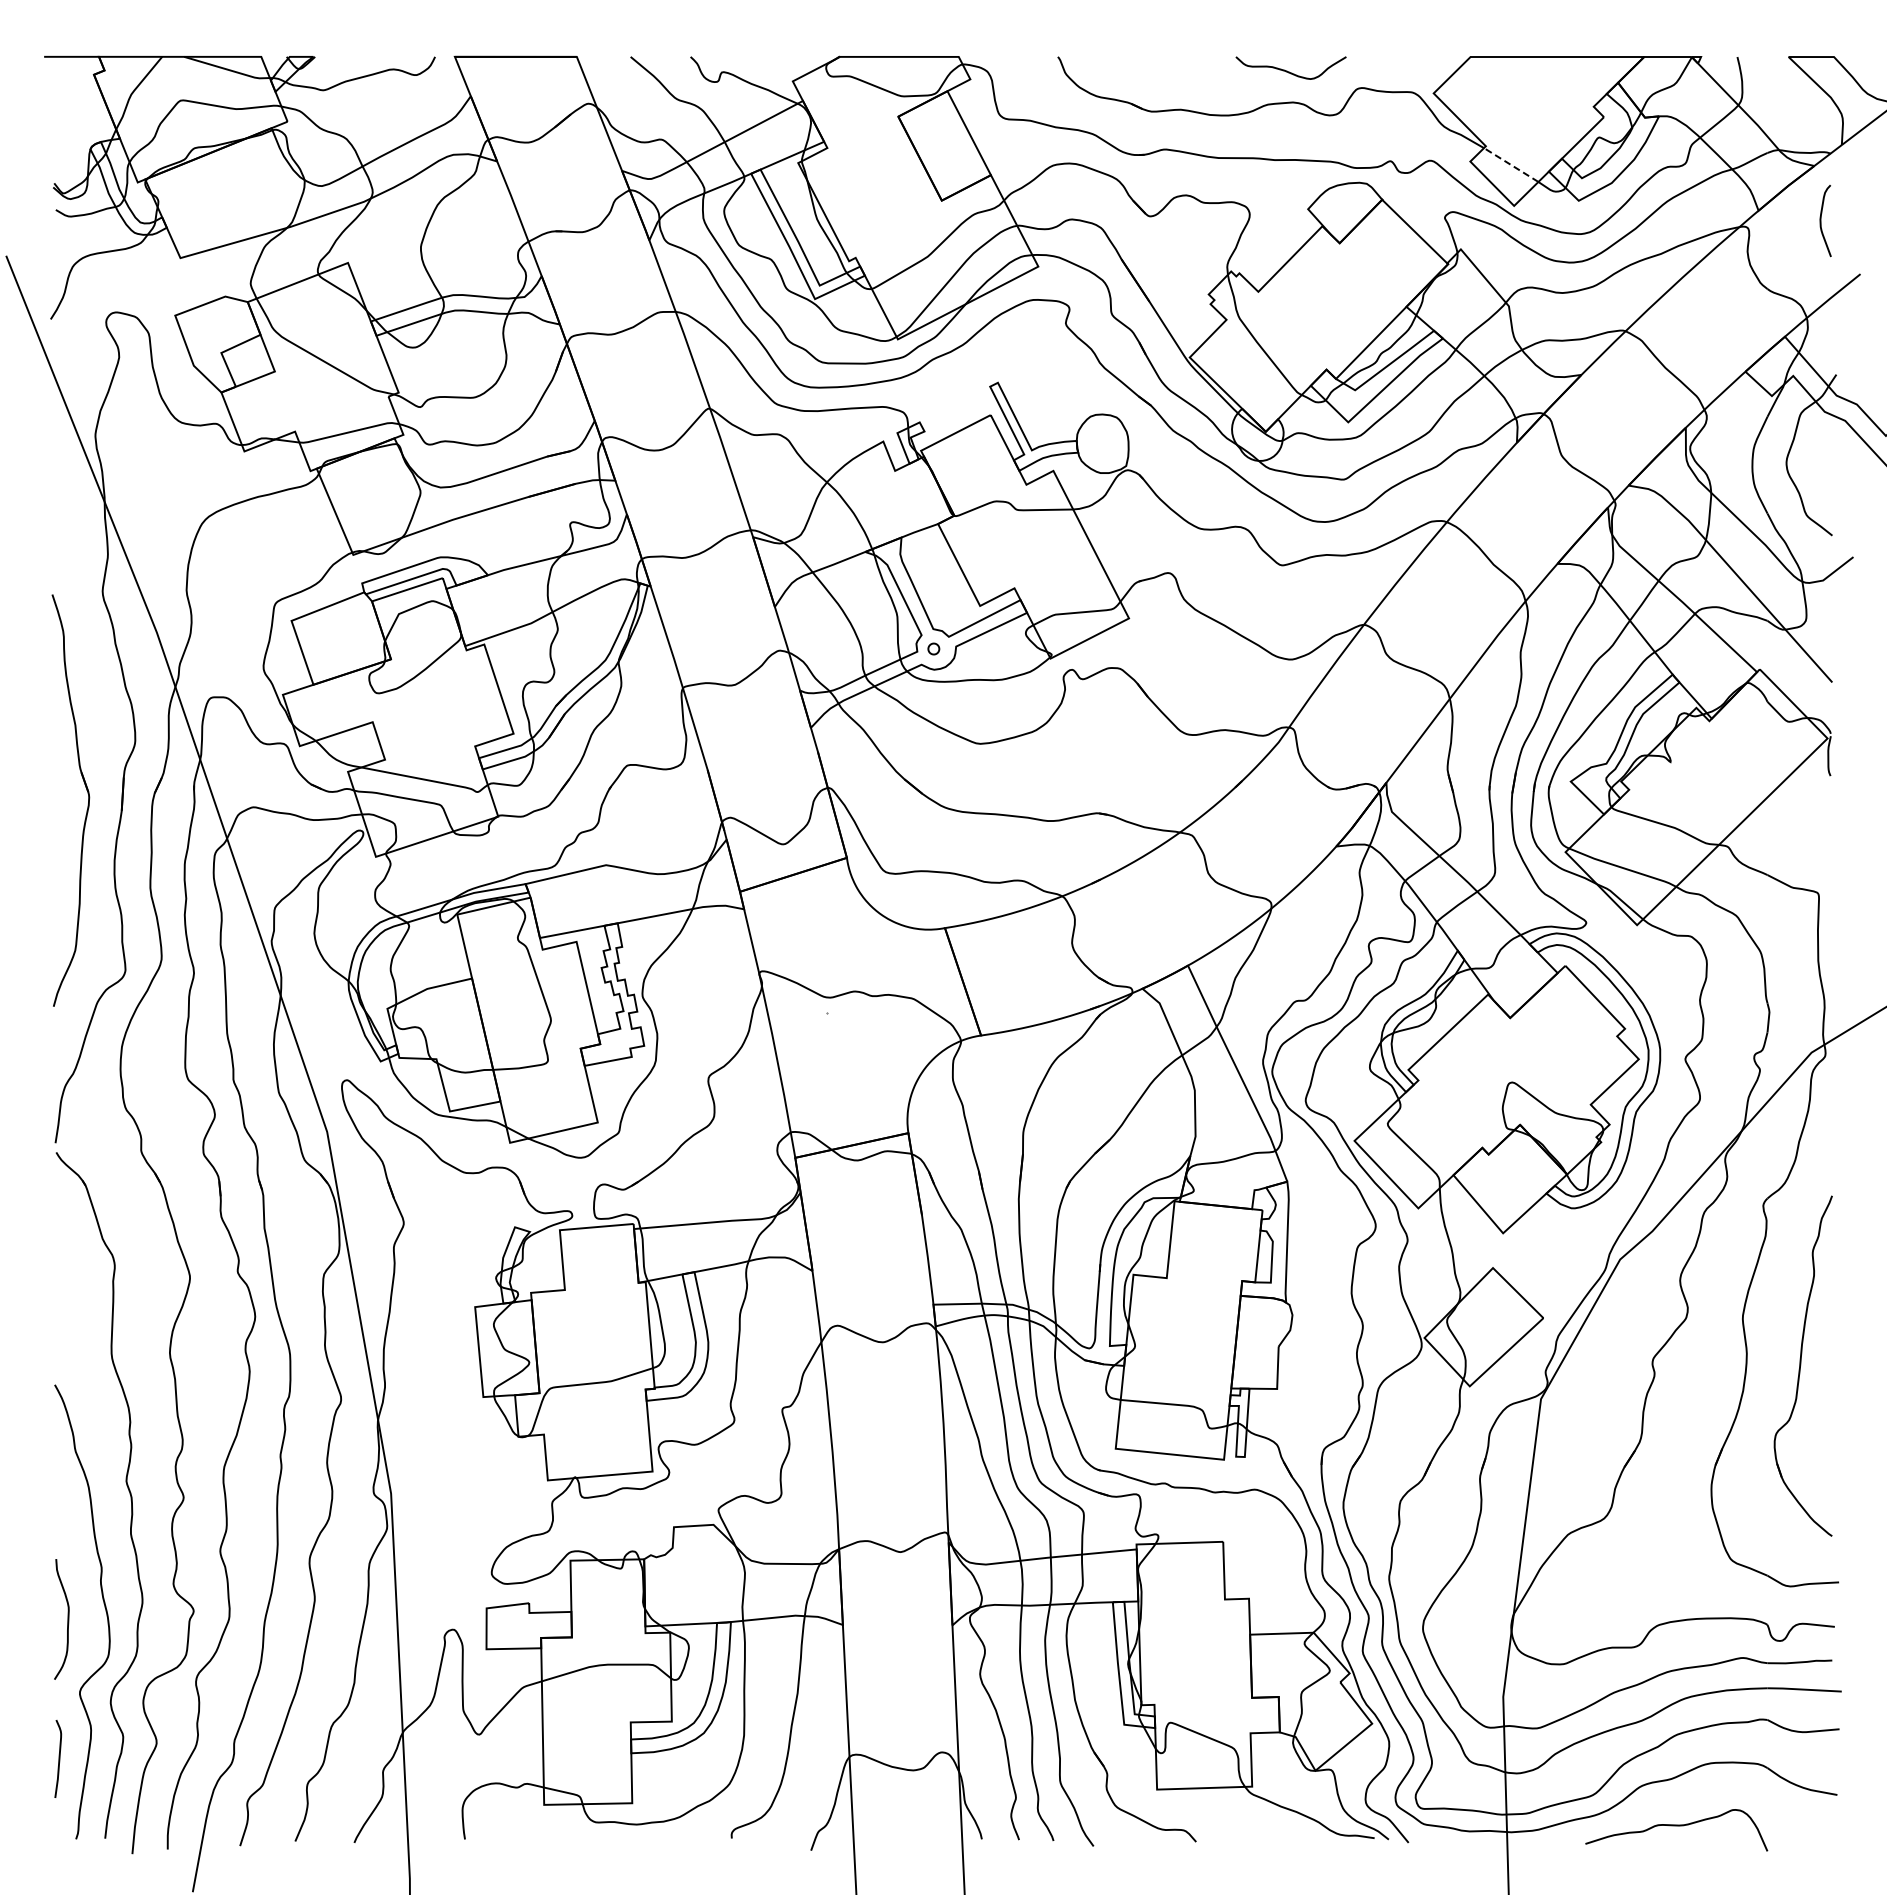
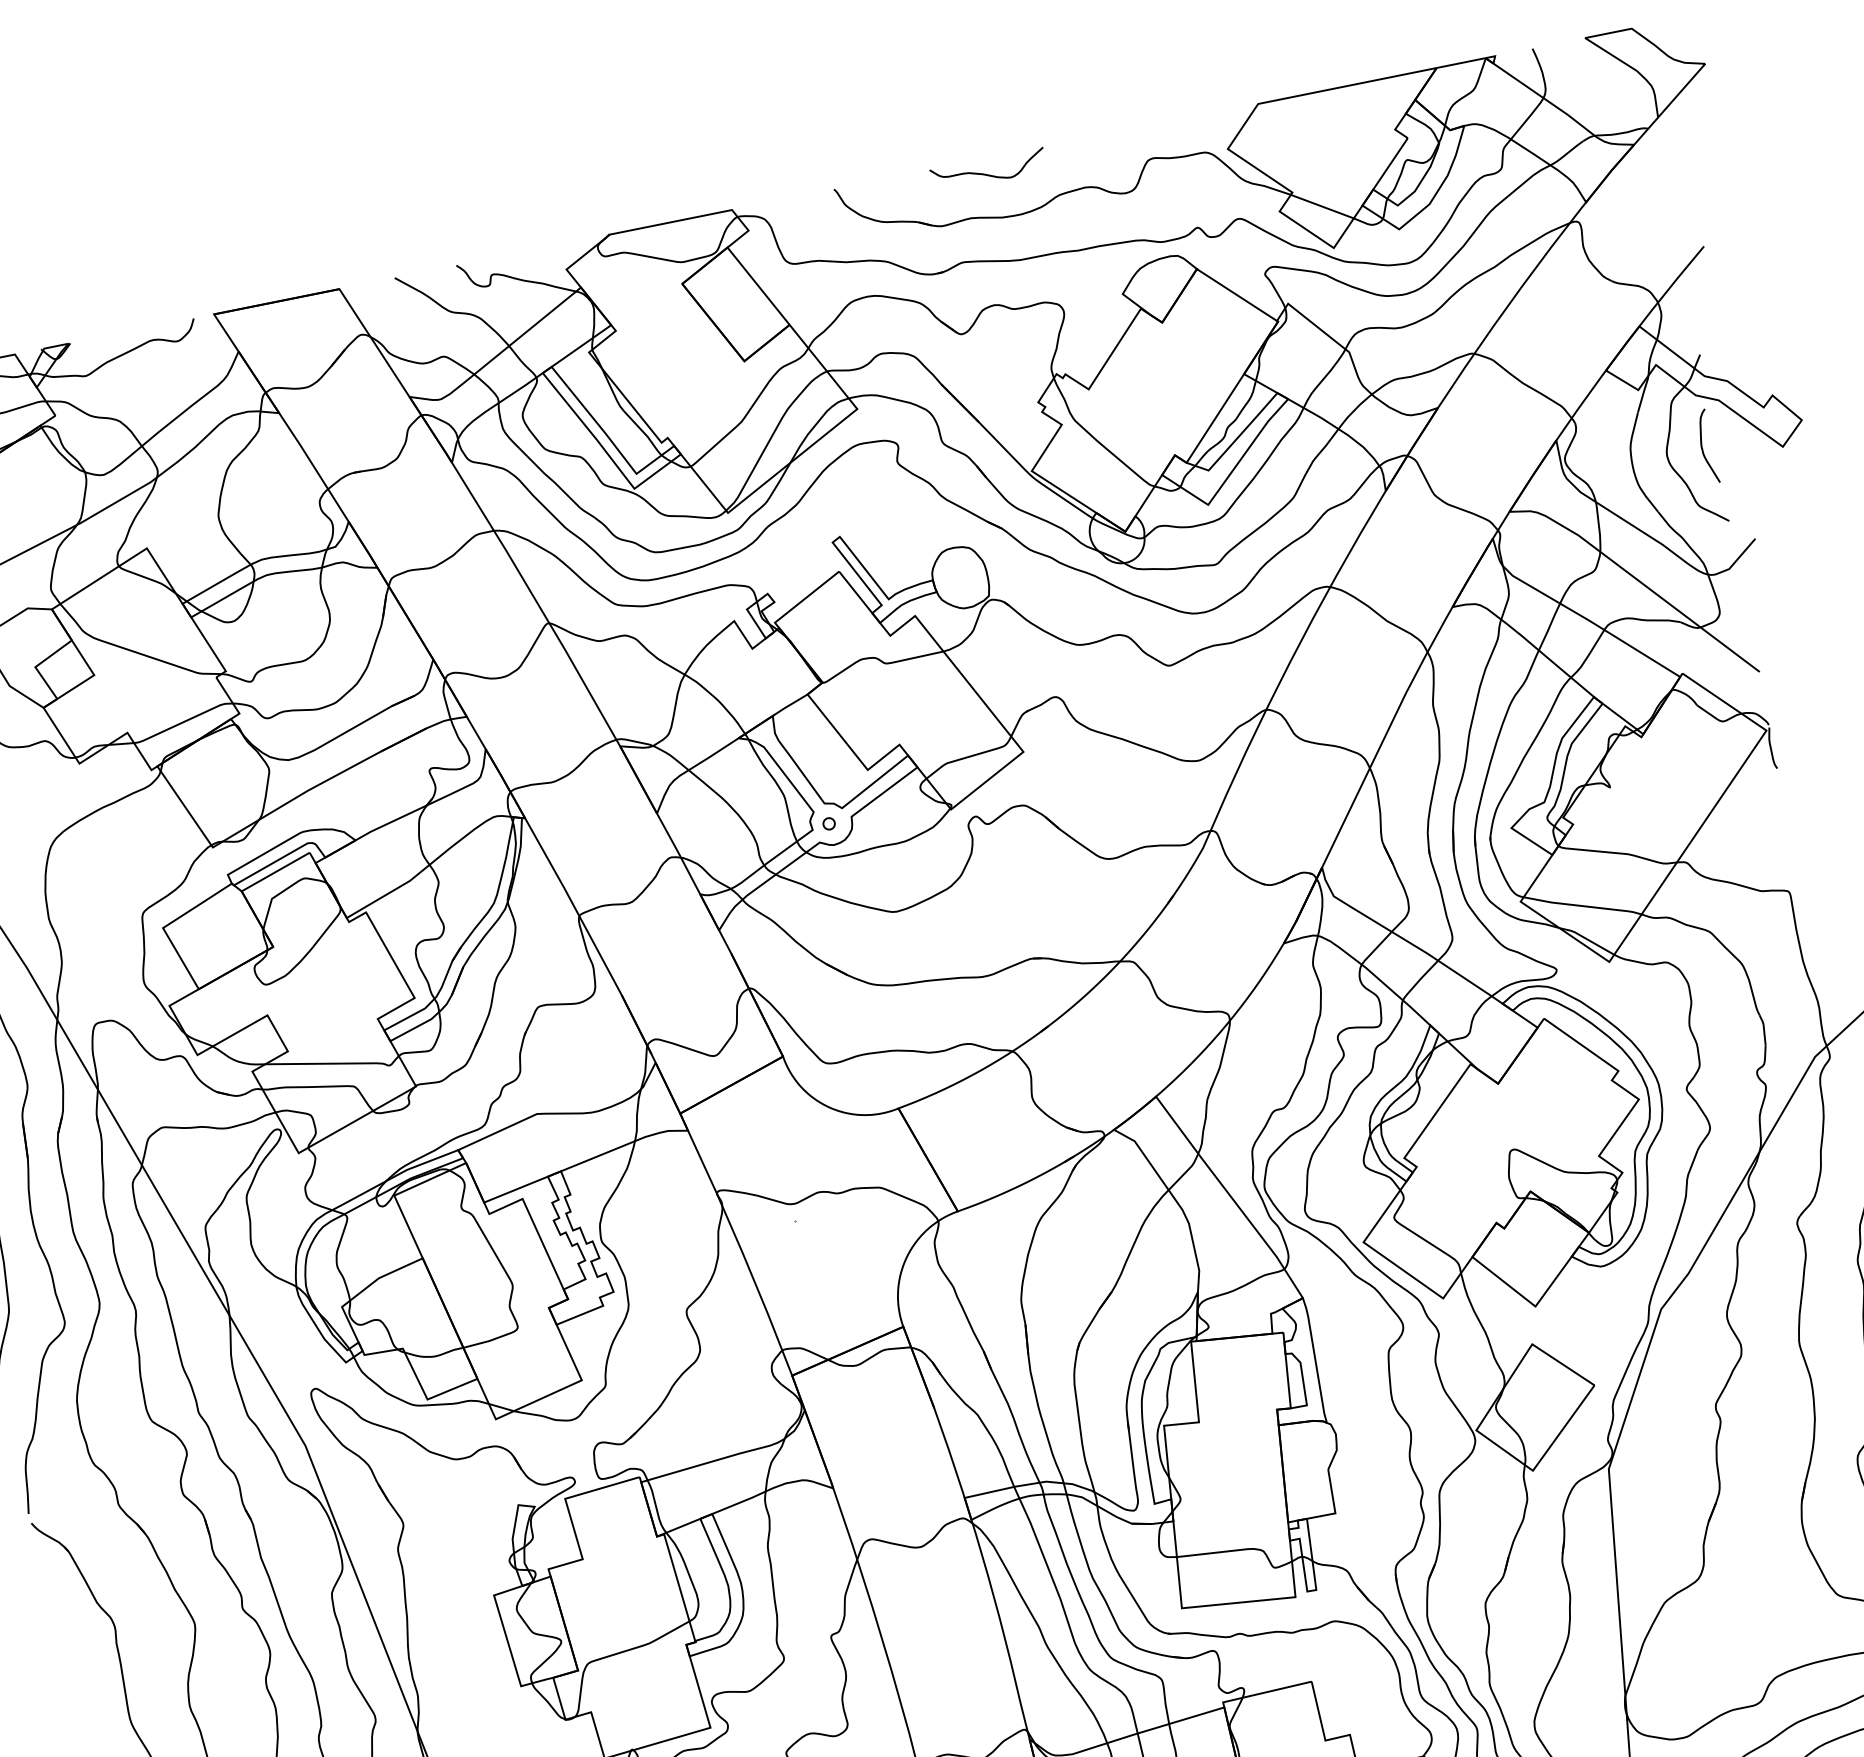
curve: (1289, 71) -> (987, 174), moved
line: (1510, 164) -> (1321, 206), dashed -> solid
curve: (1821, 221) -> (1702, 448), moved

